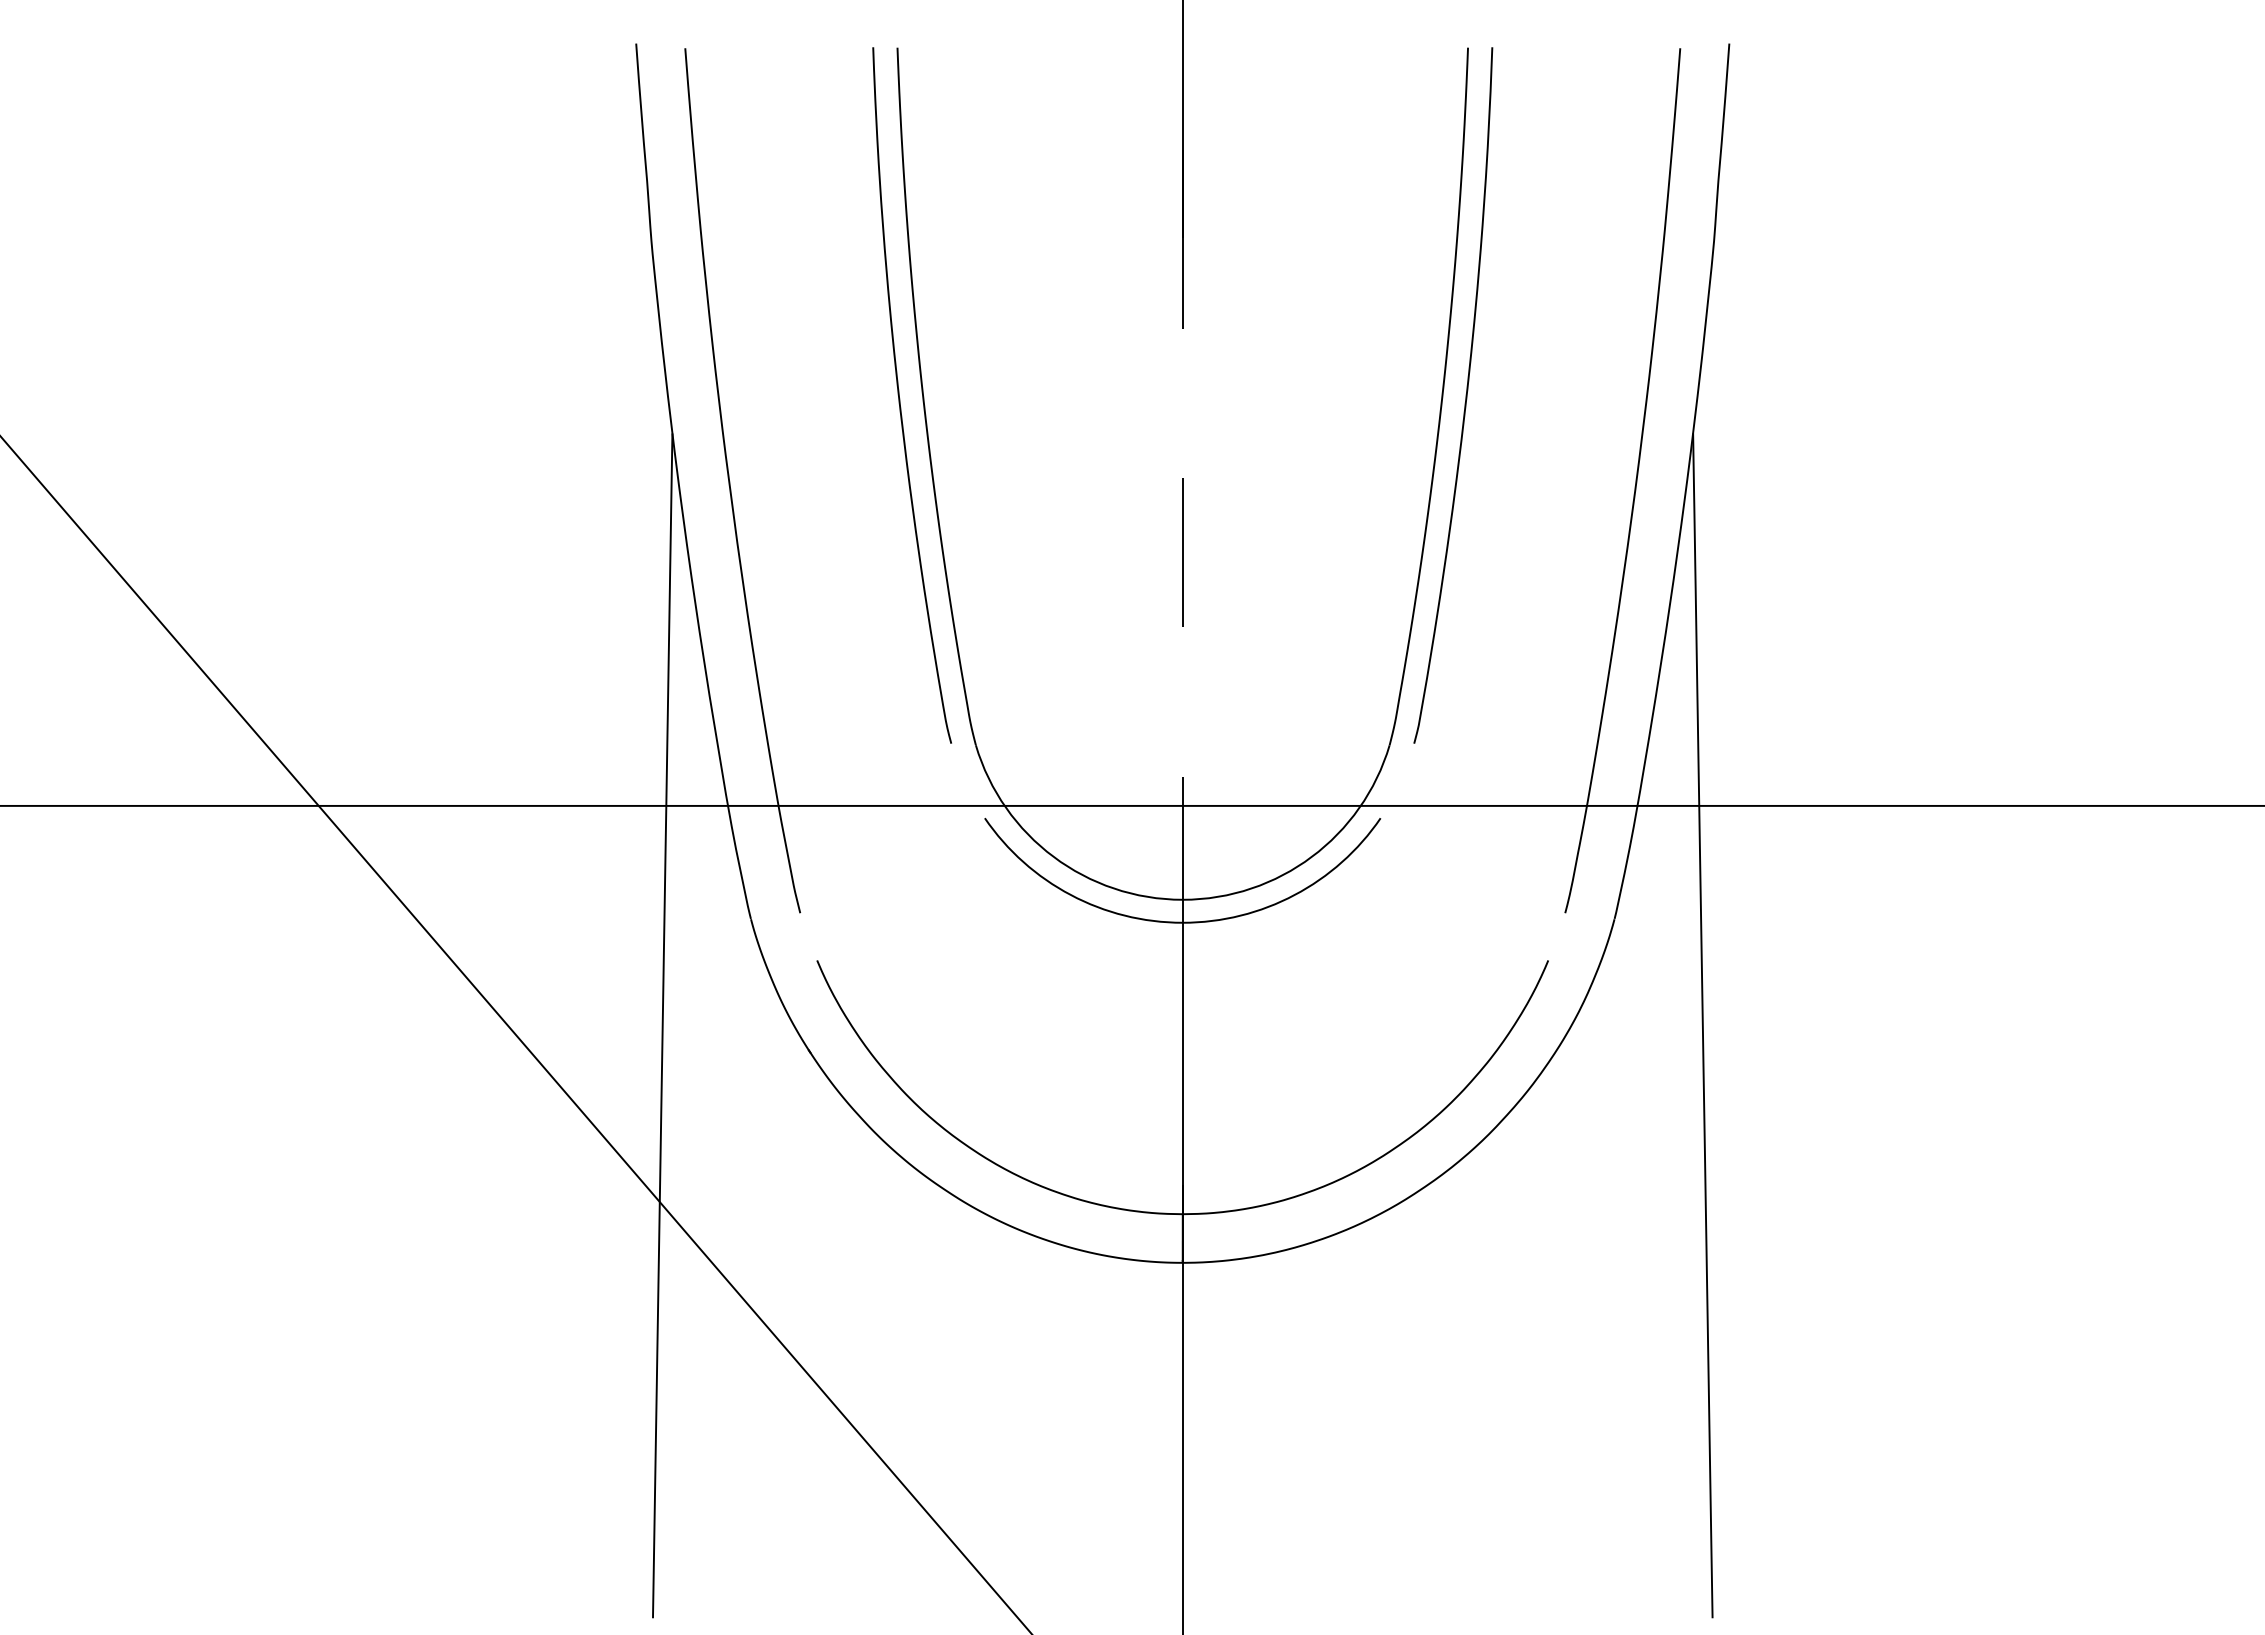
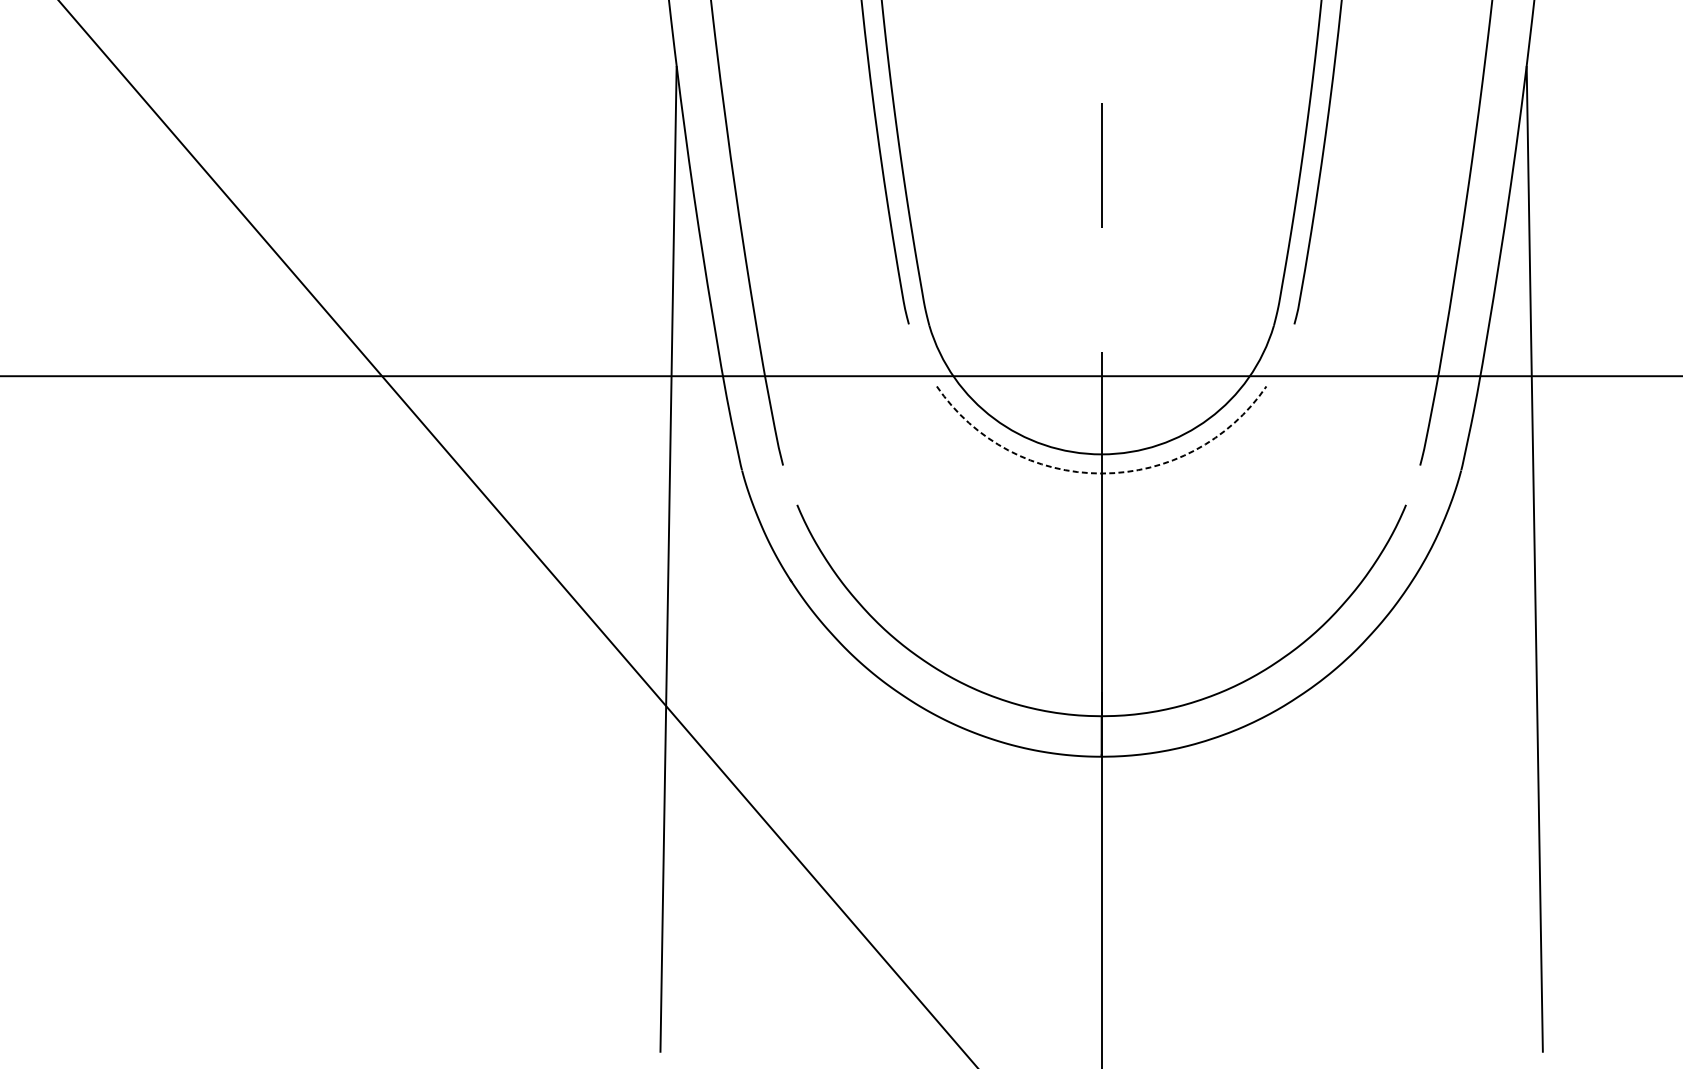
arc: (1182, 922) -> (1101, 473), solid -> dashed

